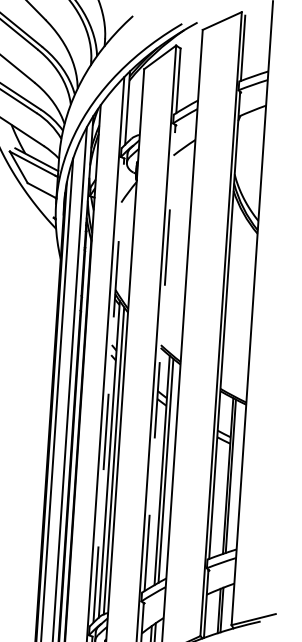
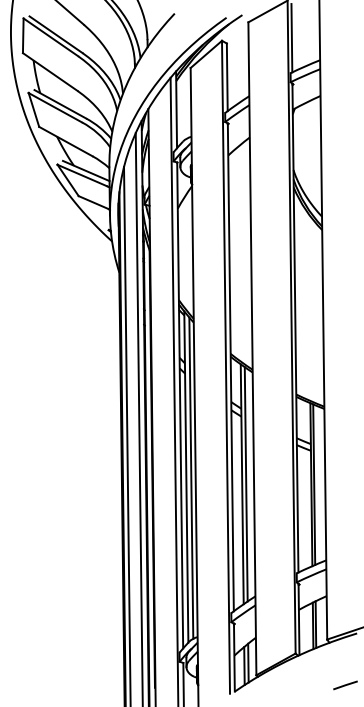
line: (159, 358) -> (230, 367), dashed -> solid
line: (109, 390) -> (180, 405), dashed -> solid

